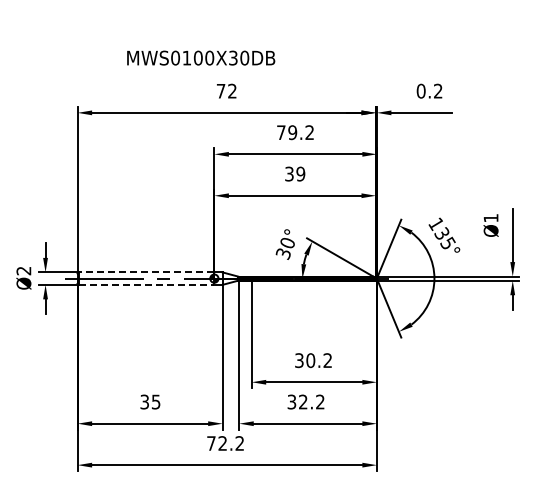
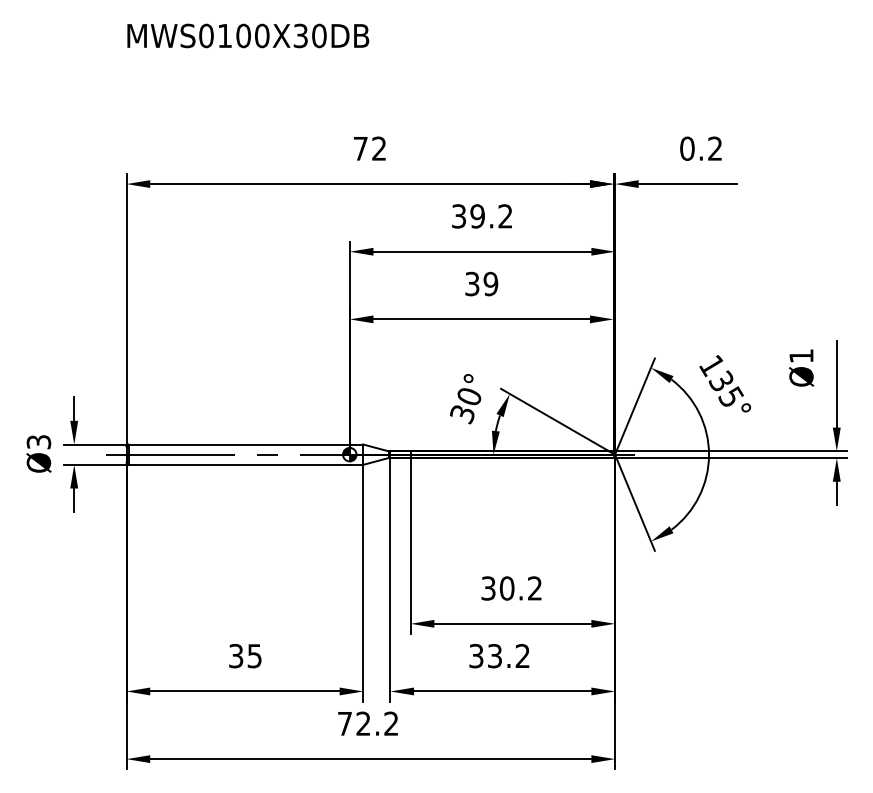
text: (201, 57) -> (248, 34), moved
text: (281, 132) -> (459, 216), 79.2 -> 39.2
text: (23, 270) -> (38, 441), Ø2 -> Ø3
line: (146, 272) -> (238, 444), dashed -> solid
line: (146, 284) -> (238, 464), dashed -> solid
text: (303, 402) -> (495, 656), 32.2 -> 33.2

